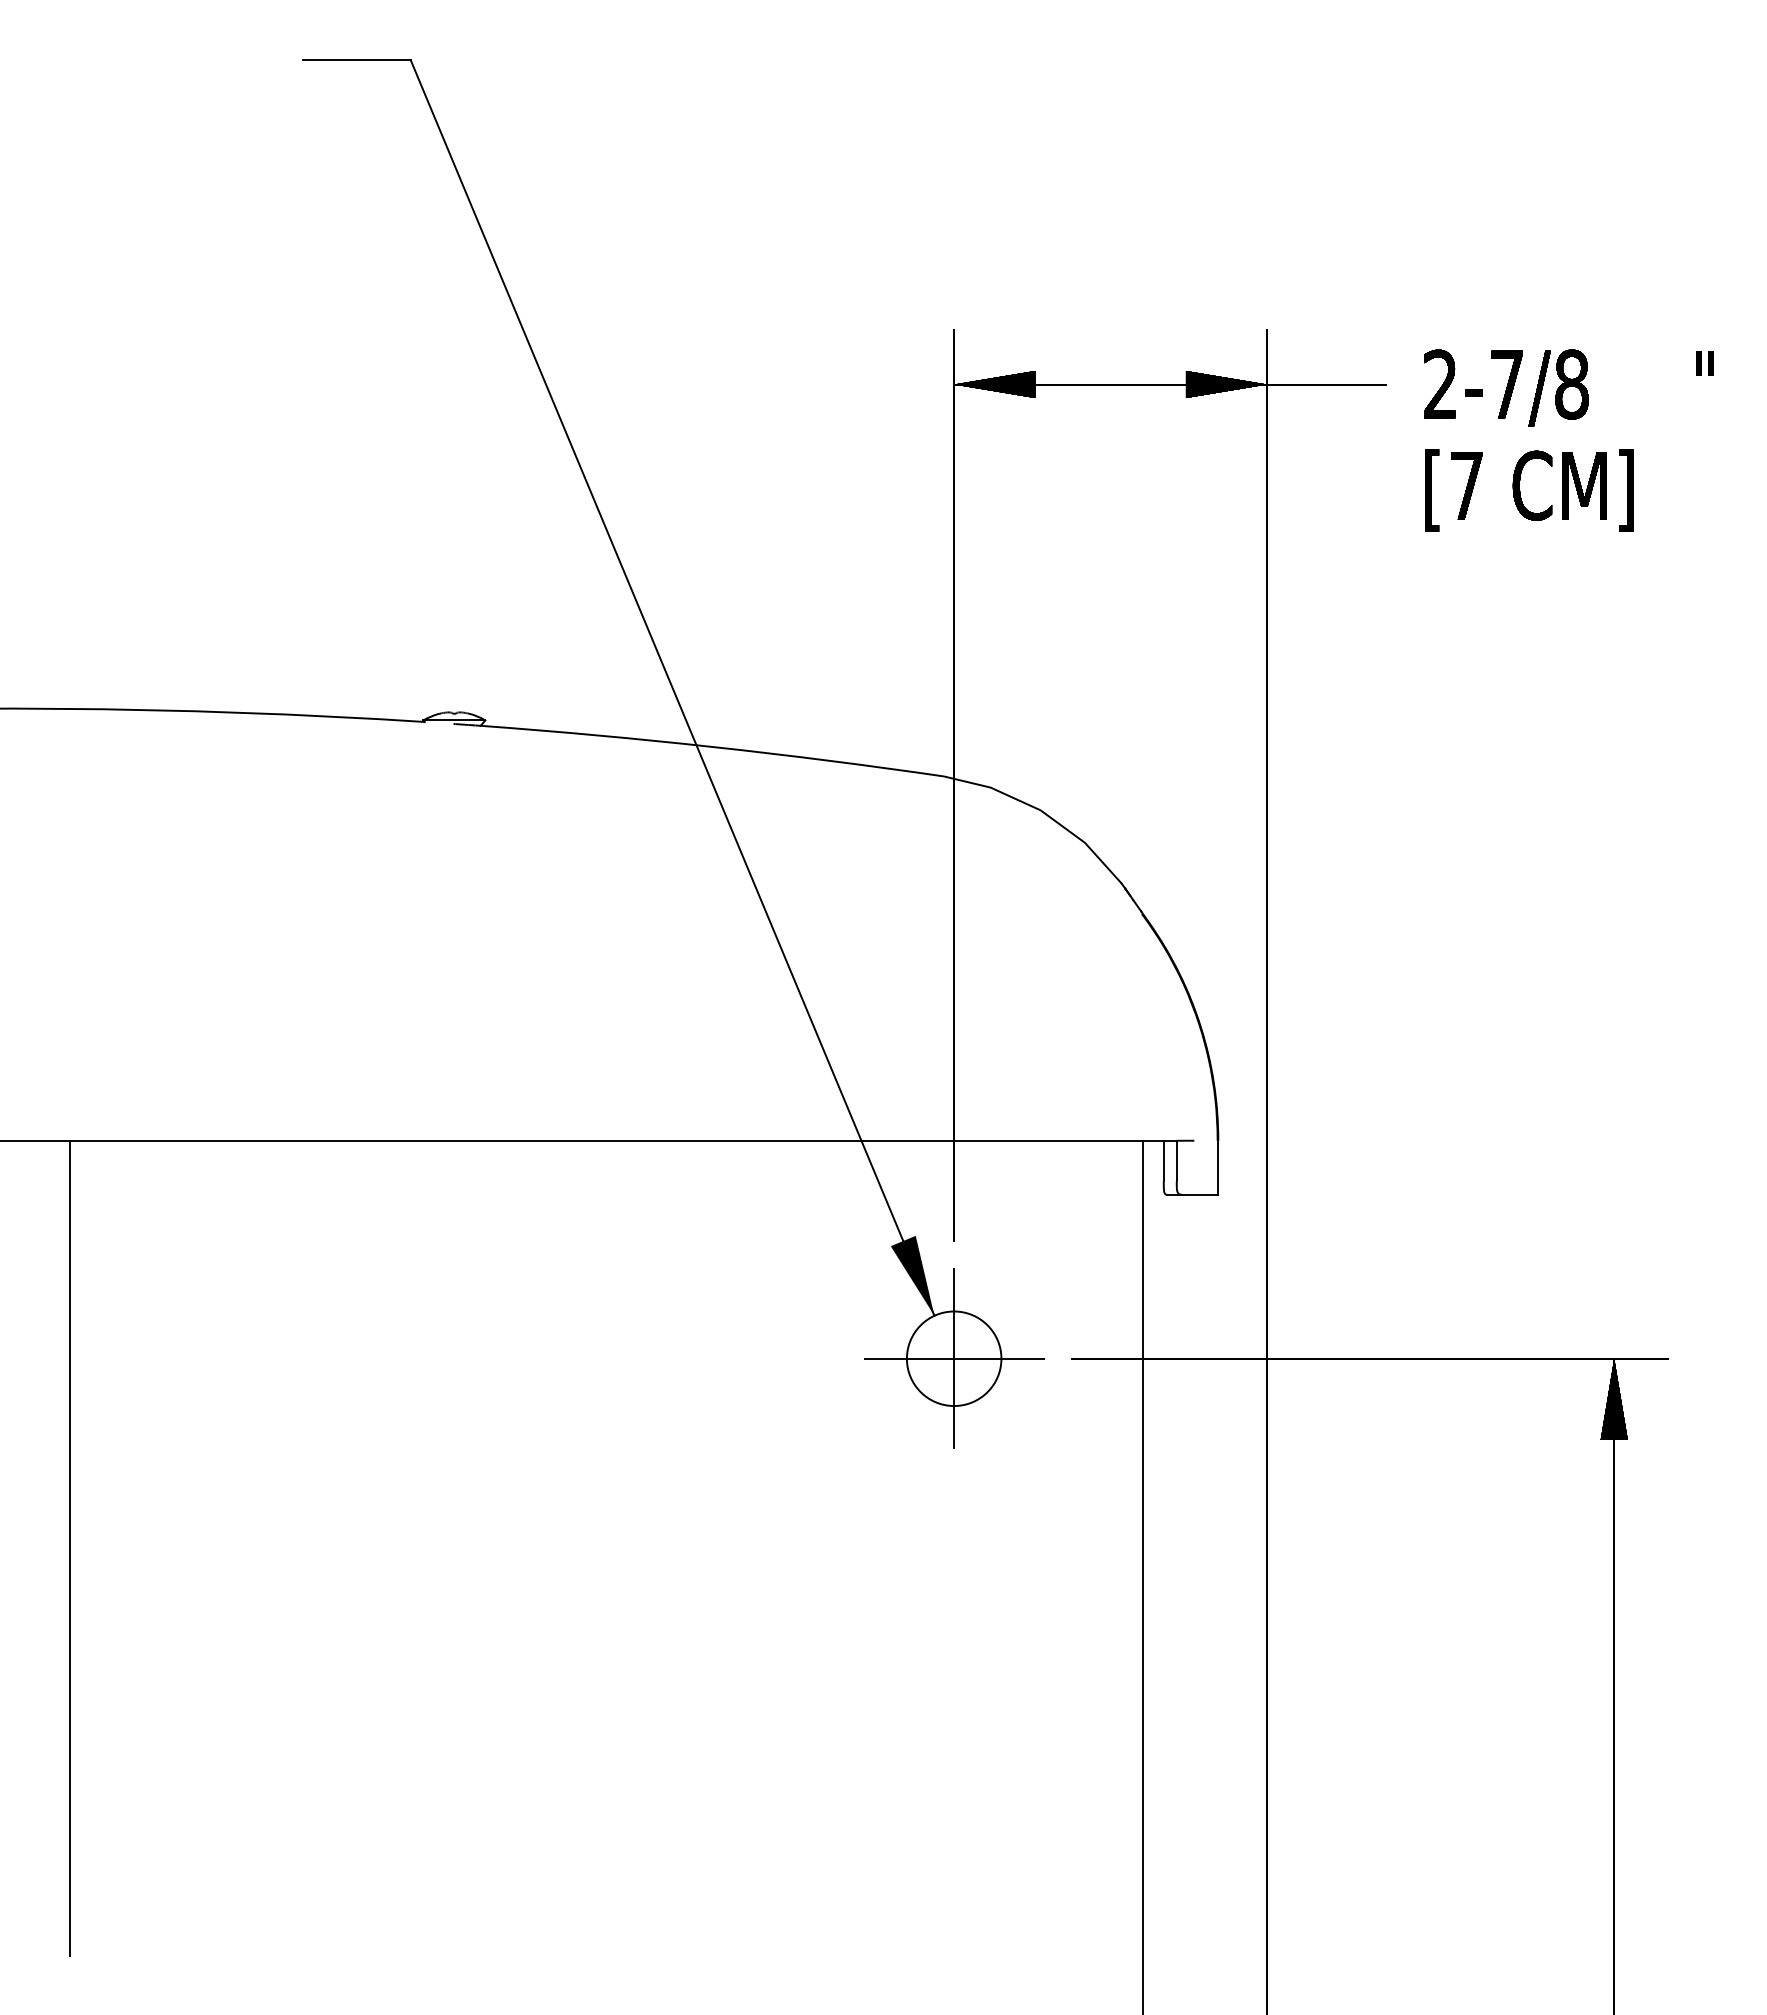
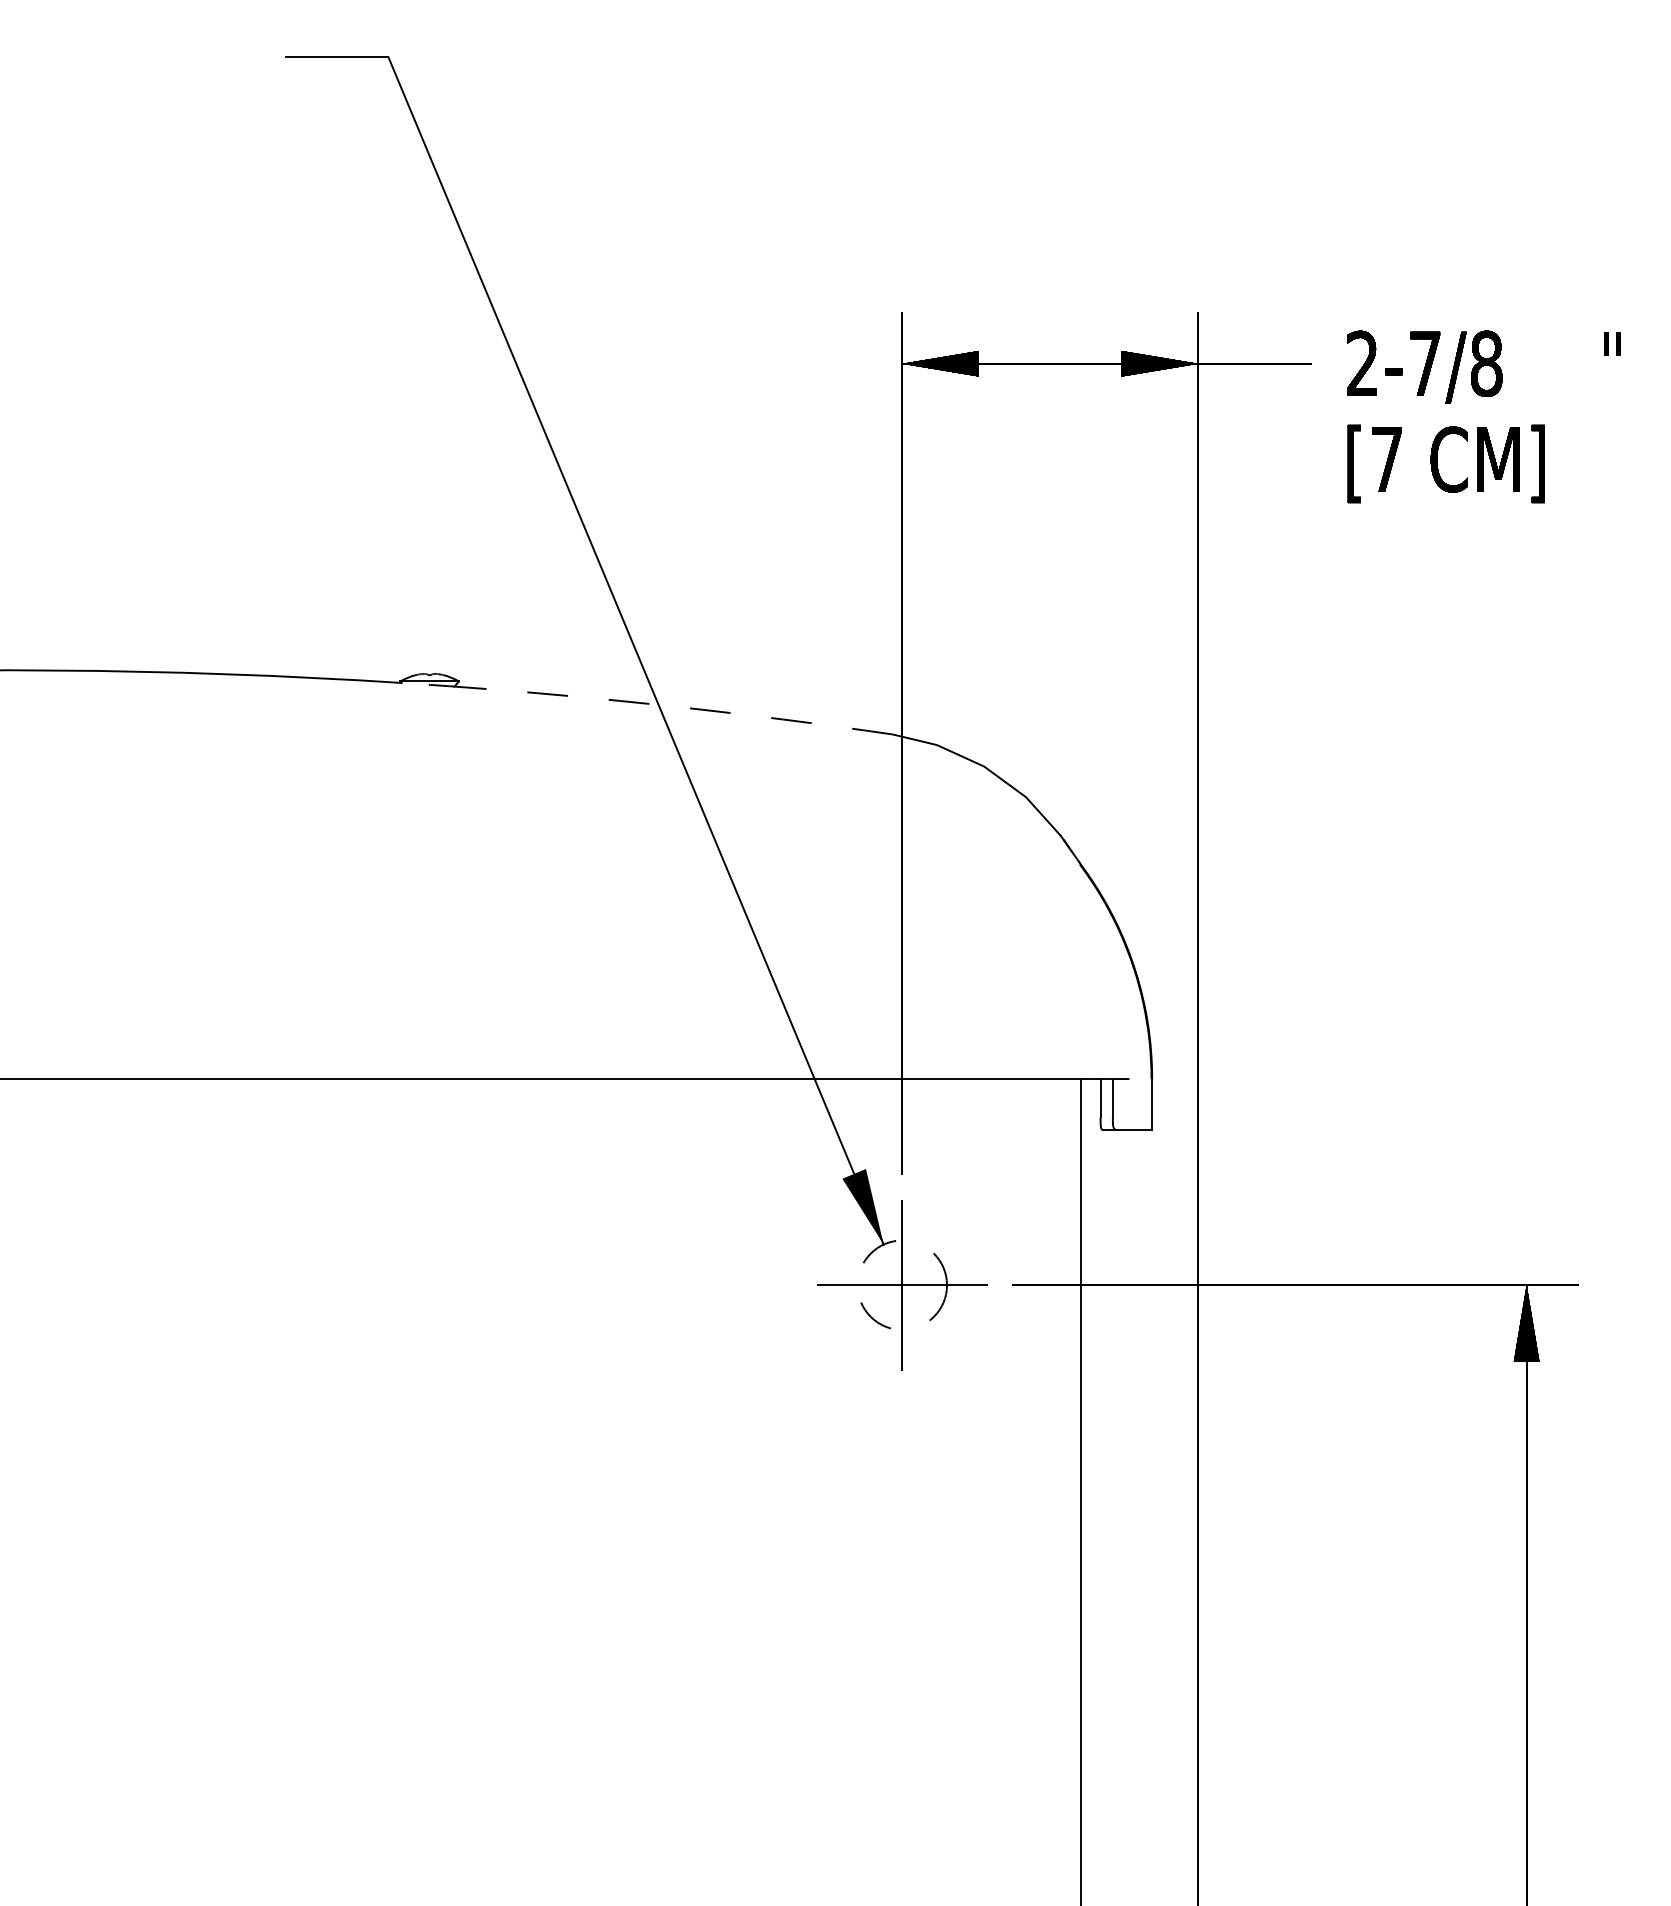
arc: (713, 747) -> (674, 707), solid -> dashed
circle: (953, 1358) -> (901, 1284), solid -> dashed
line: (69, 1547) -> (65, 1463), removed

